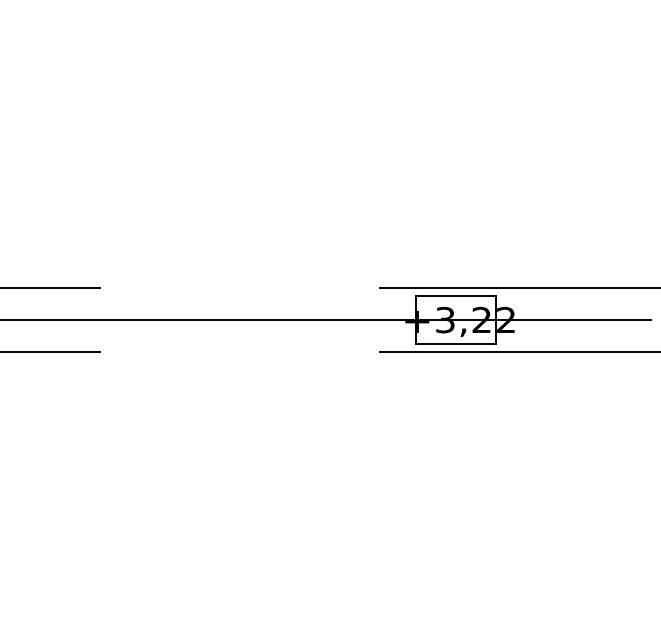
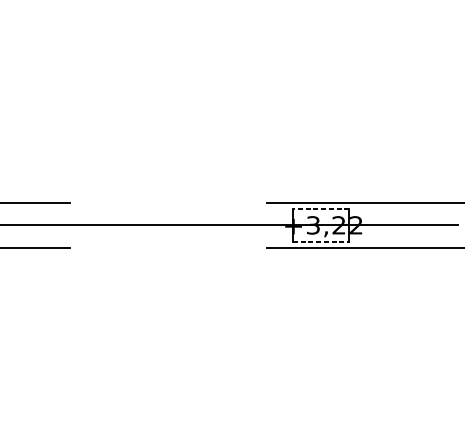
line: (455, 296) -> (320, 208), solid -> dashed
line: (456, 343) -> (321, 241), solid -> dashed

